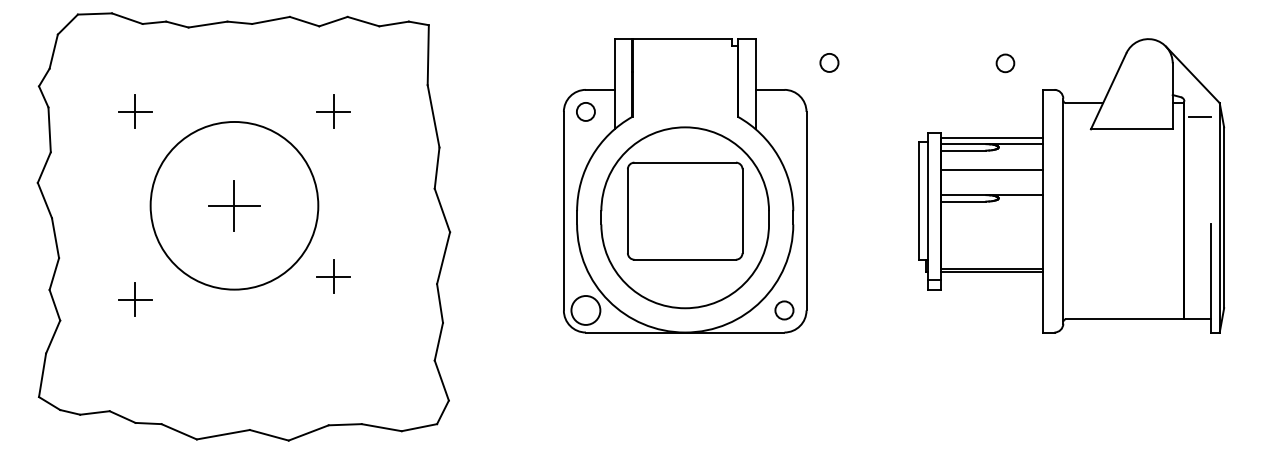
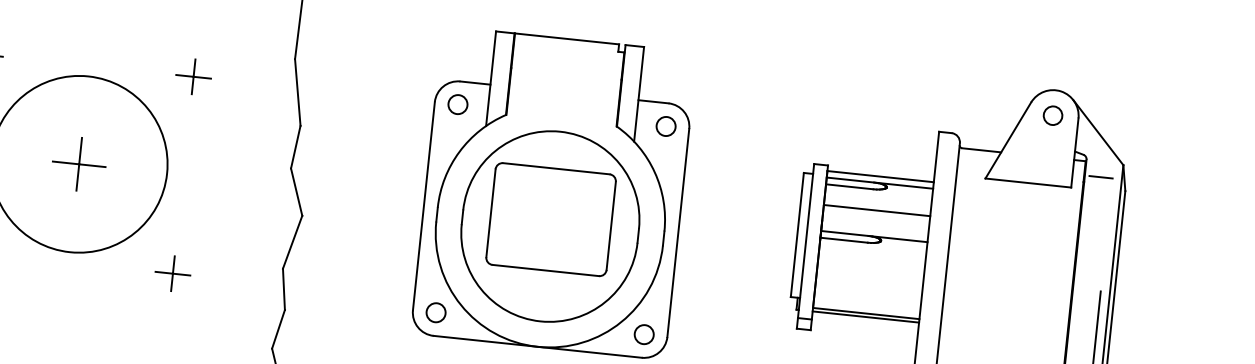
circle: (829, 62) -> (666, 126), moved
circle: (1005, 63) -> (1053, 115), moved
part: (333, 276) -> (172, 273), moved
circle: (585, 310) -> (435, 312), size x0.62

